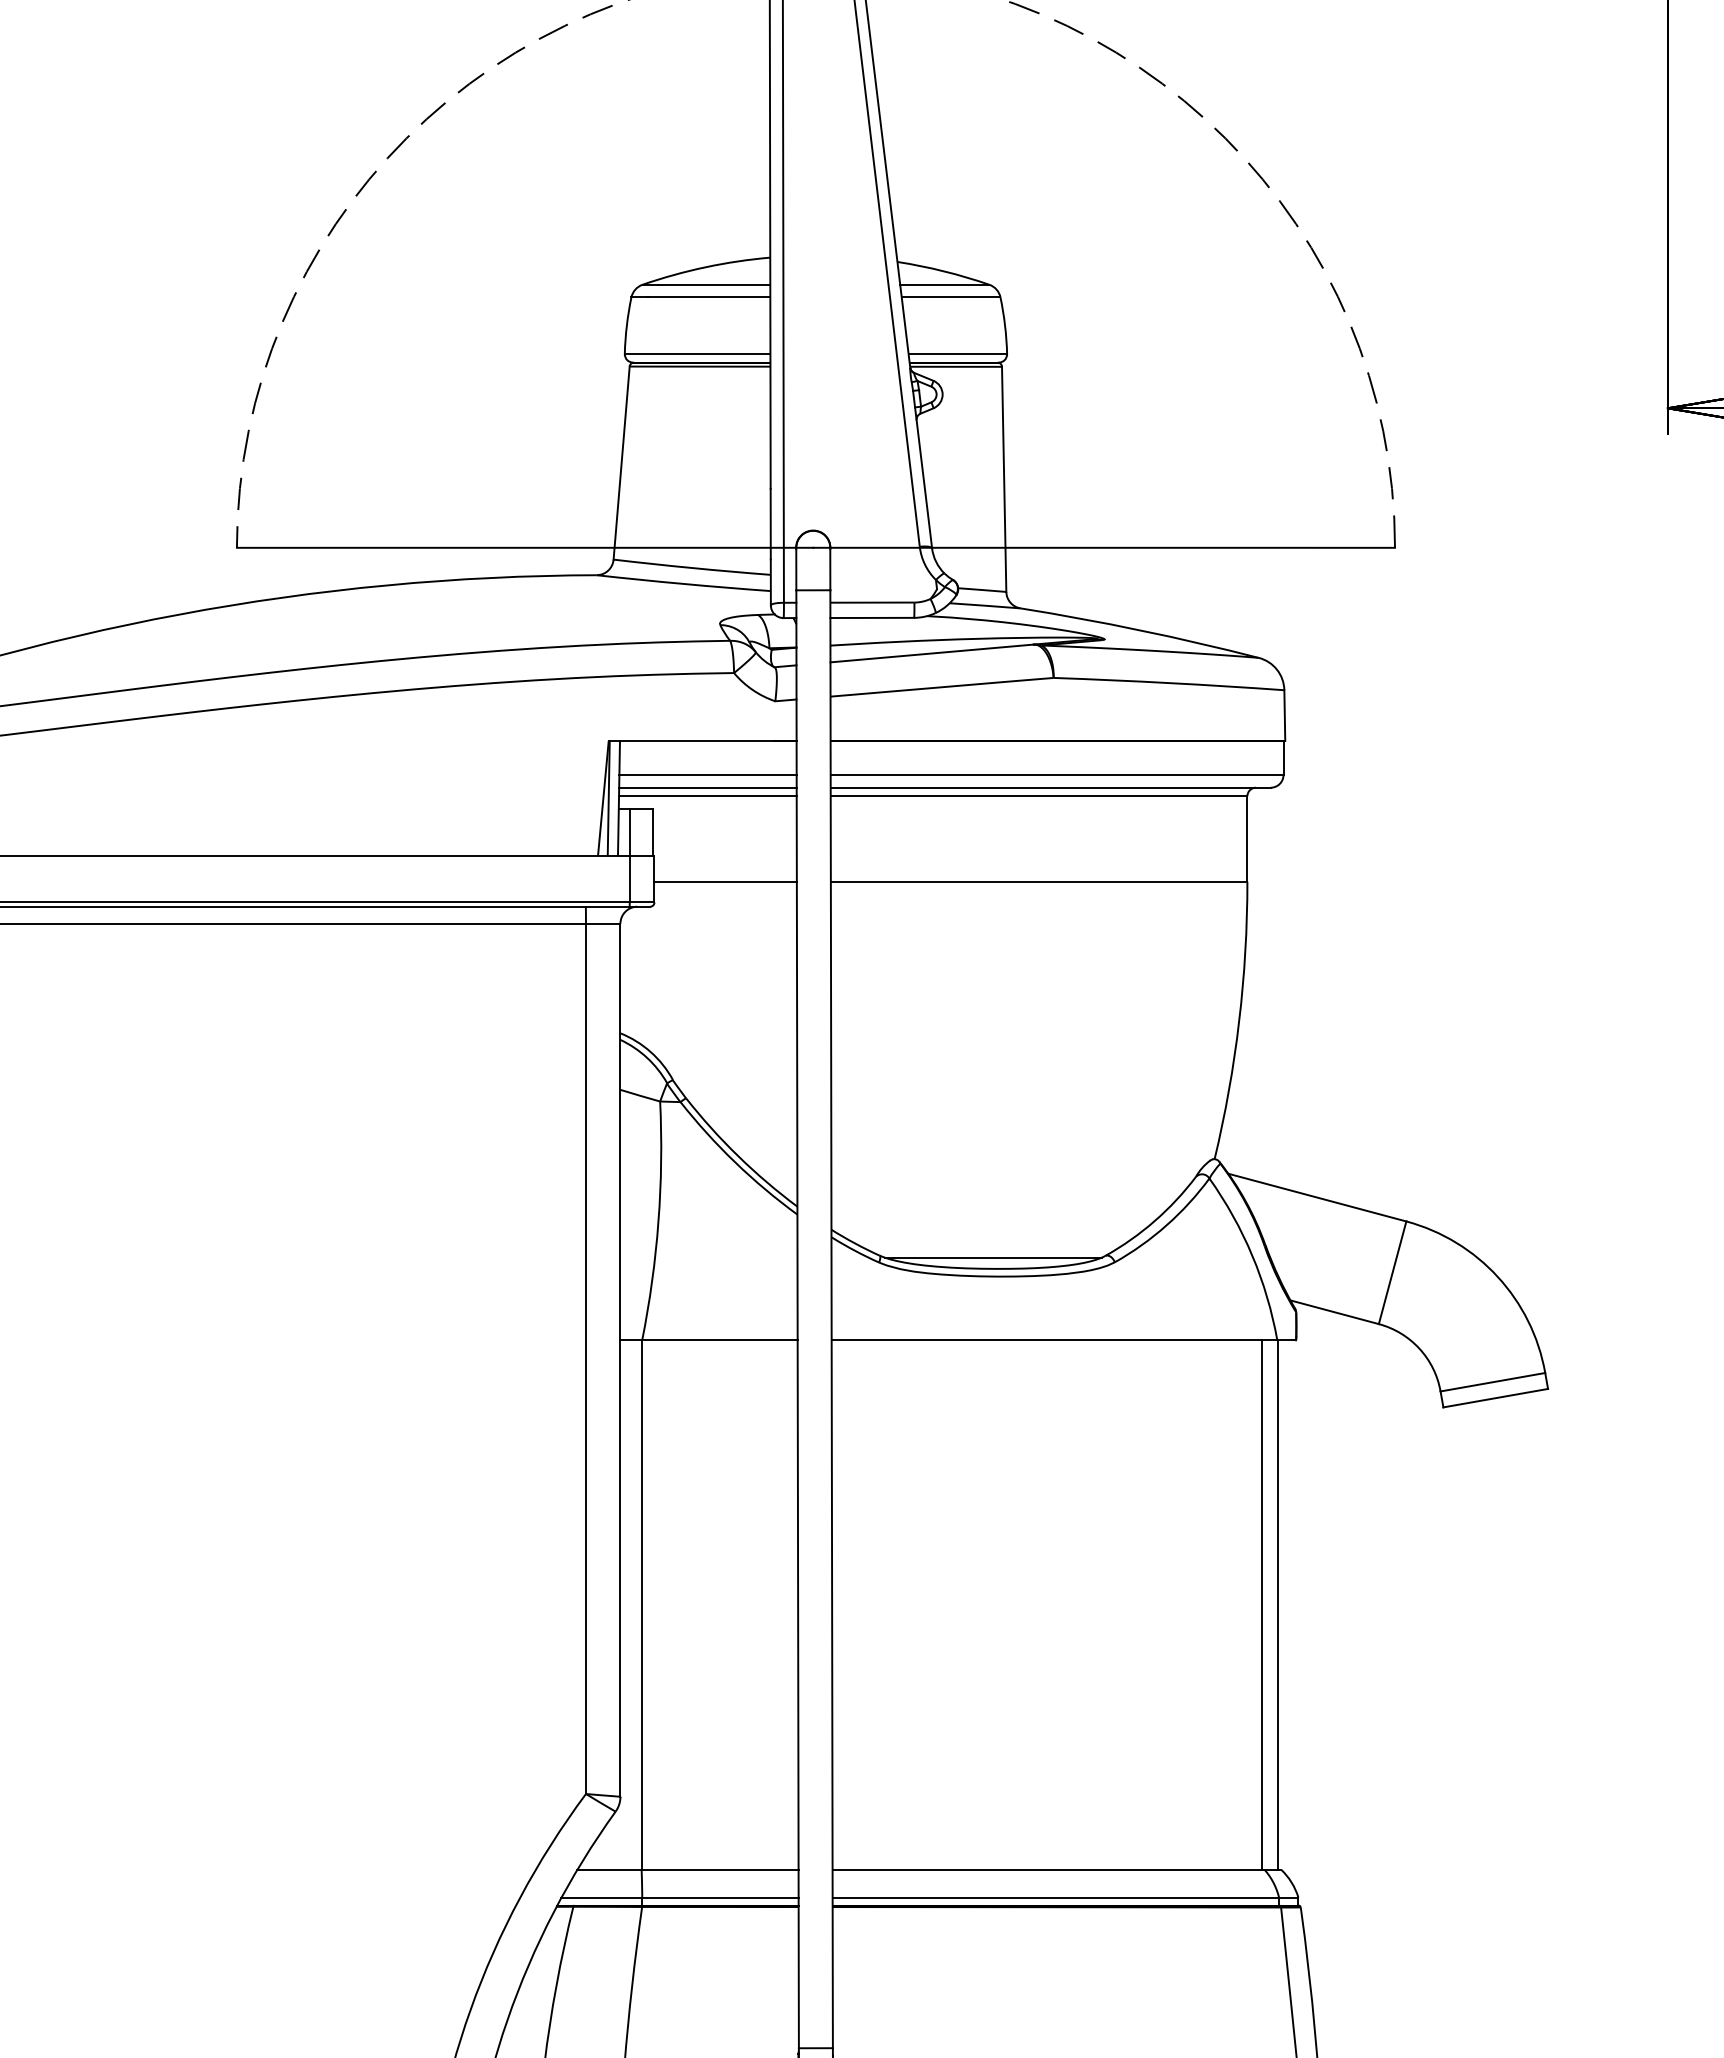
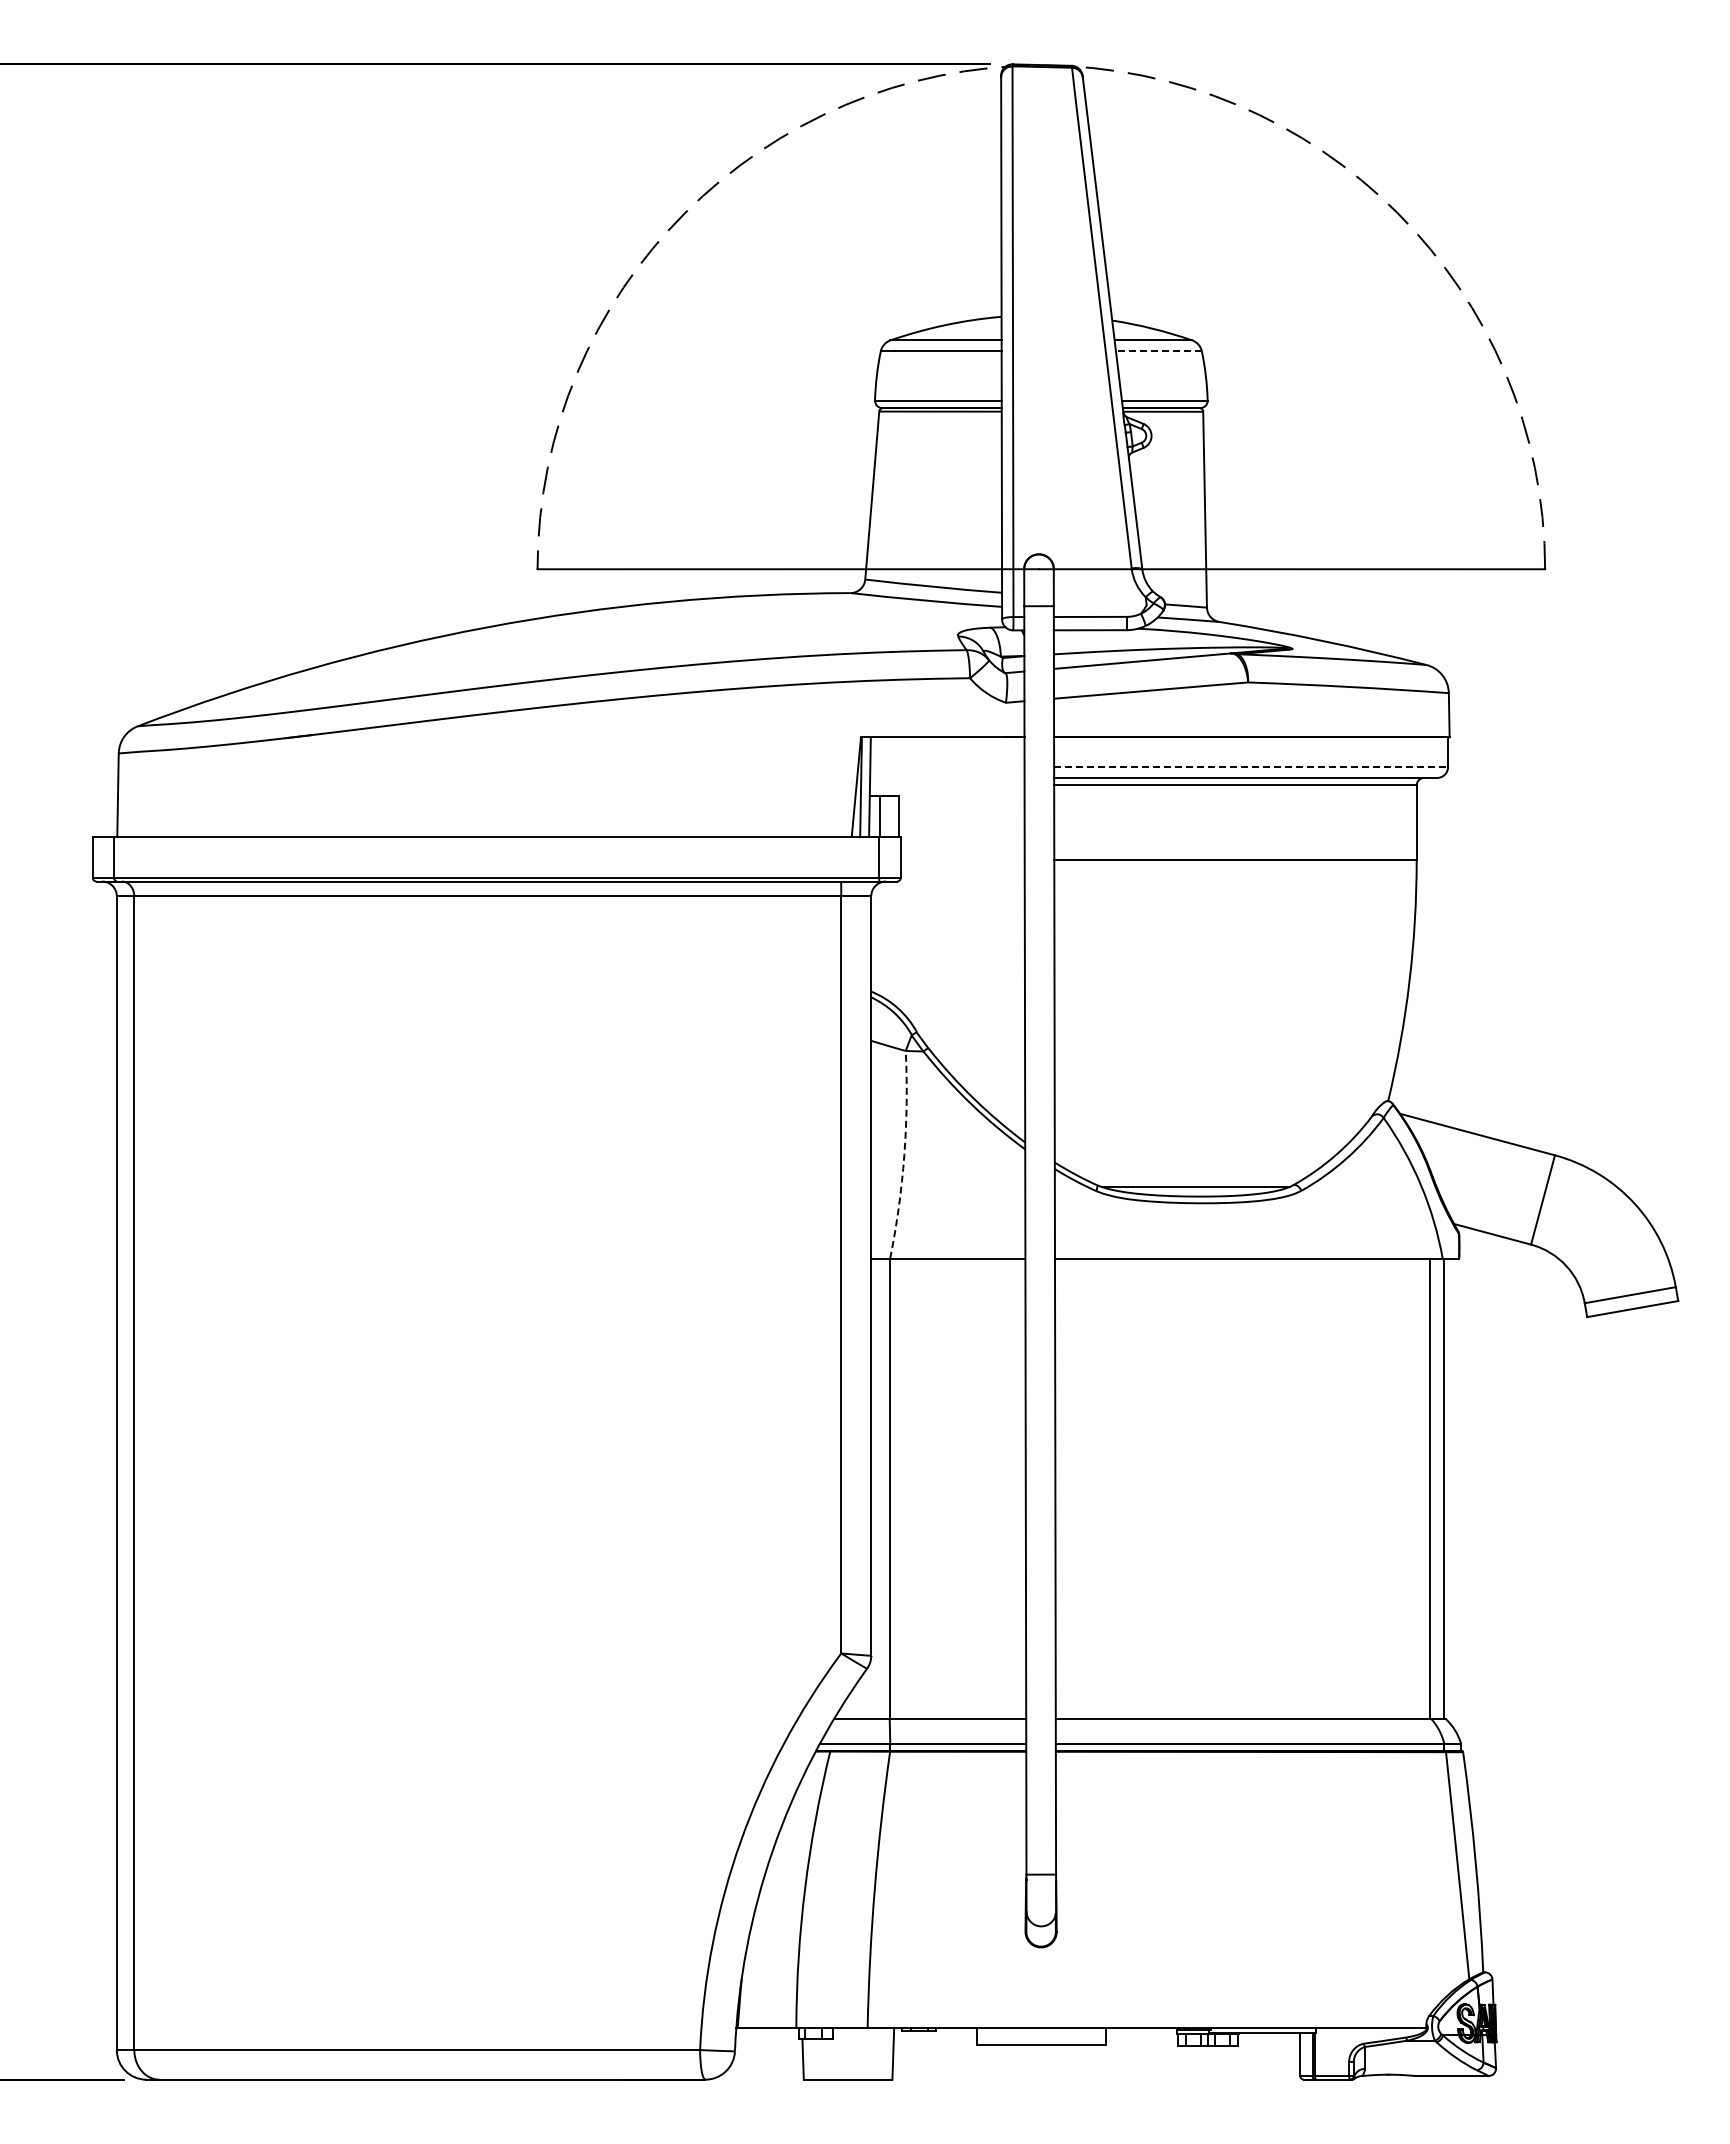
line: (950, 297) -> (1158, 351), solid -> dashed
line: (708, 774) -> (947, 766), removed
line: (1057, 774) -> (1251, 766), solid -> dashed
line: (708, 787) -> (947, 777), removed
line: (706, 796) -> (946, 785), removed
line: (725, 881) -> (962, 859), removed
arc: (658, 1221) -> (904, 1155), solid -> dashed

